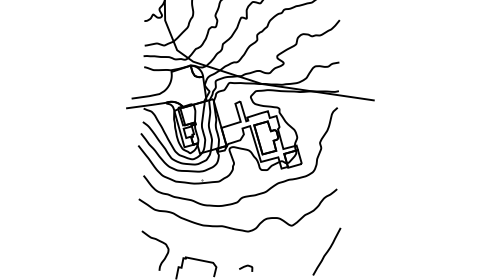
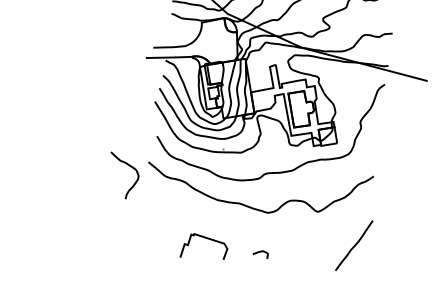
curve: (160, 242) -> (130, 167), moved

